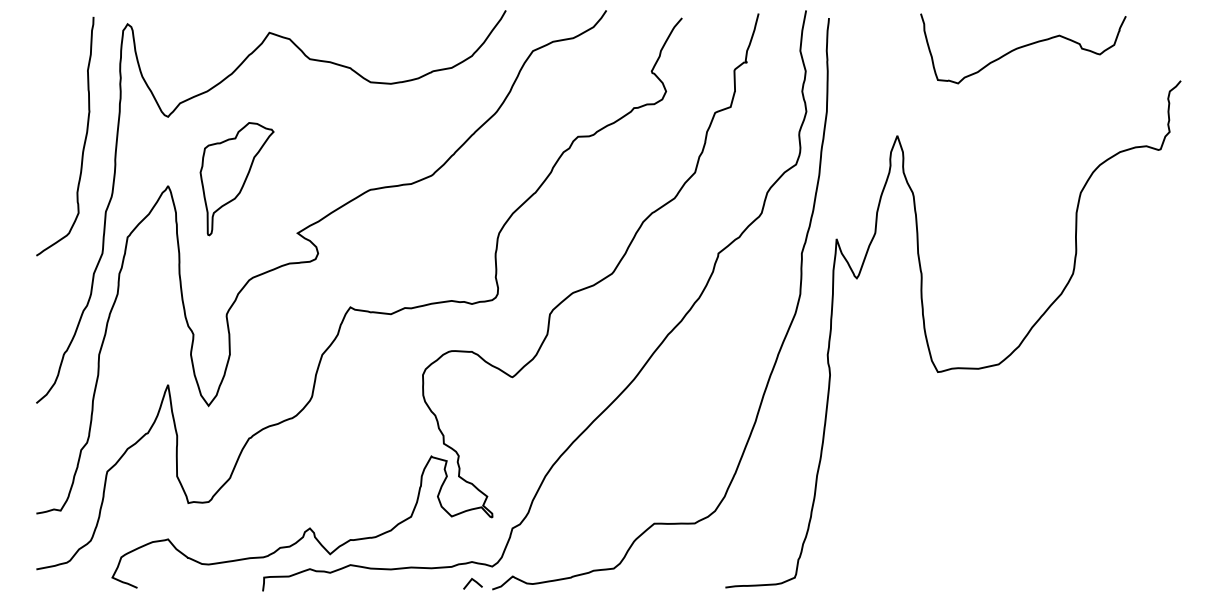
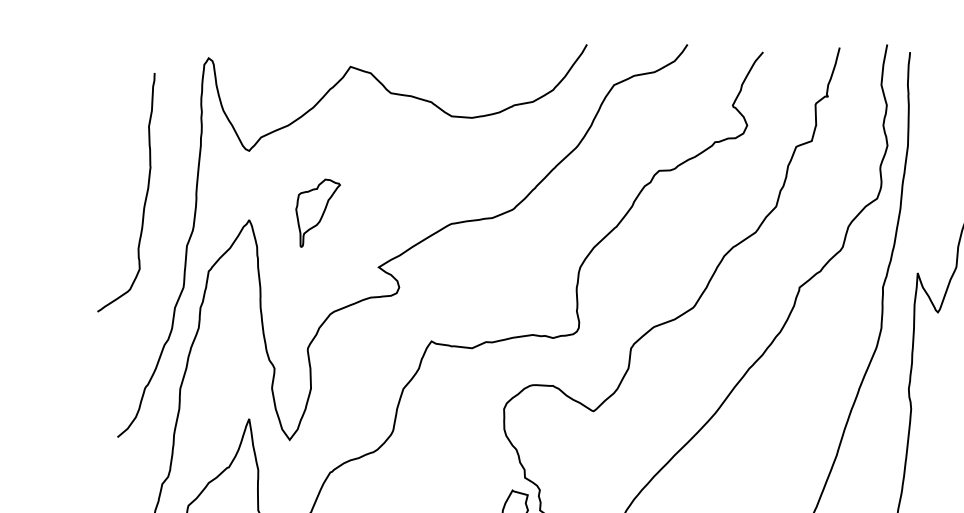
curve: (84, 139) -> (145, 195), moved
part: (236, 179) -> (317, 213), size x0.6

